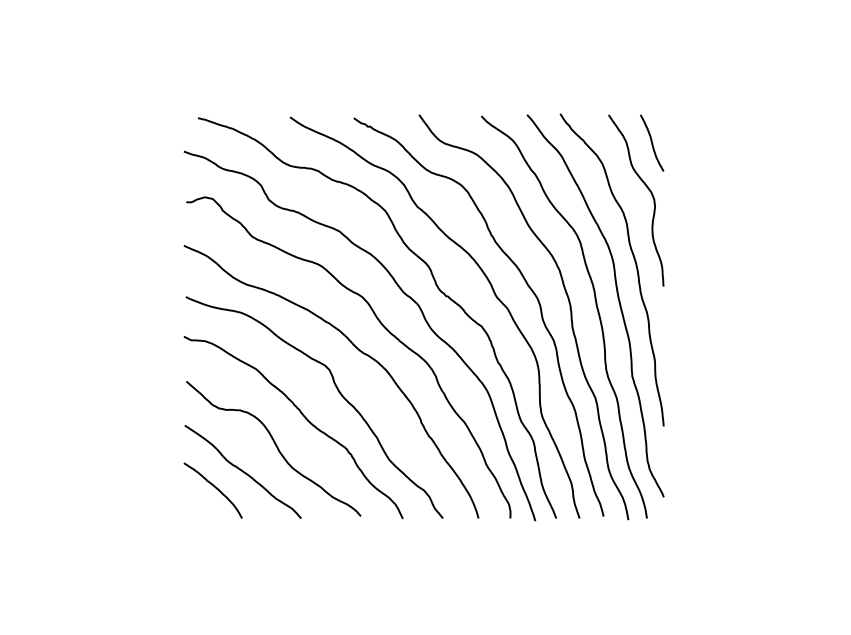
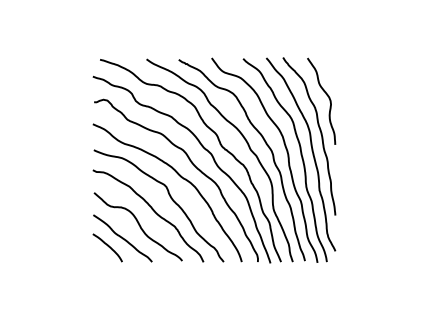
line: (652, 141) -> (329, 71), removed

